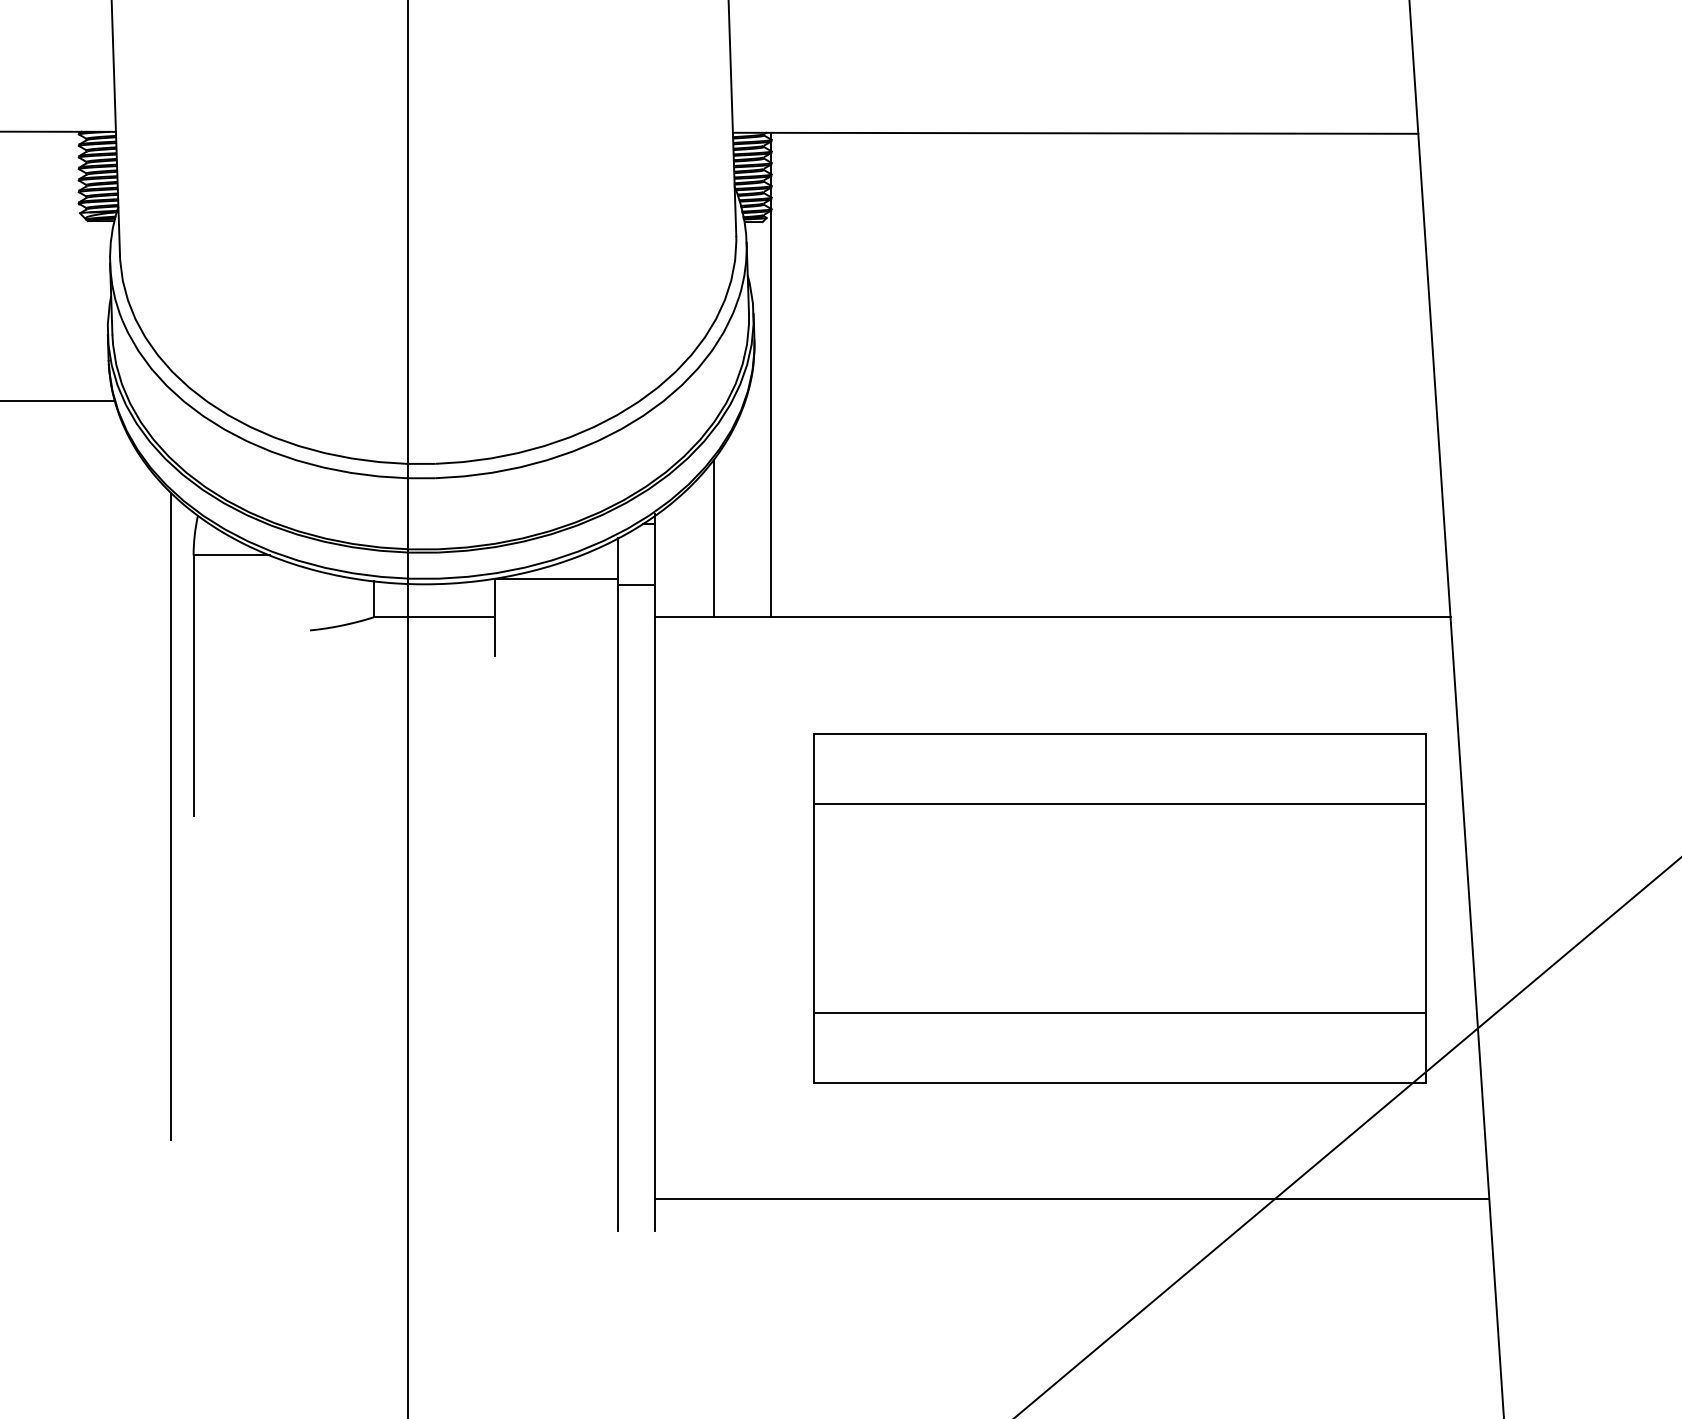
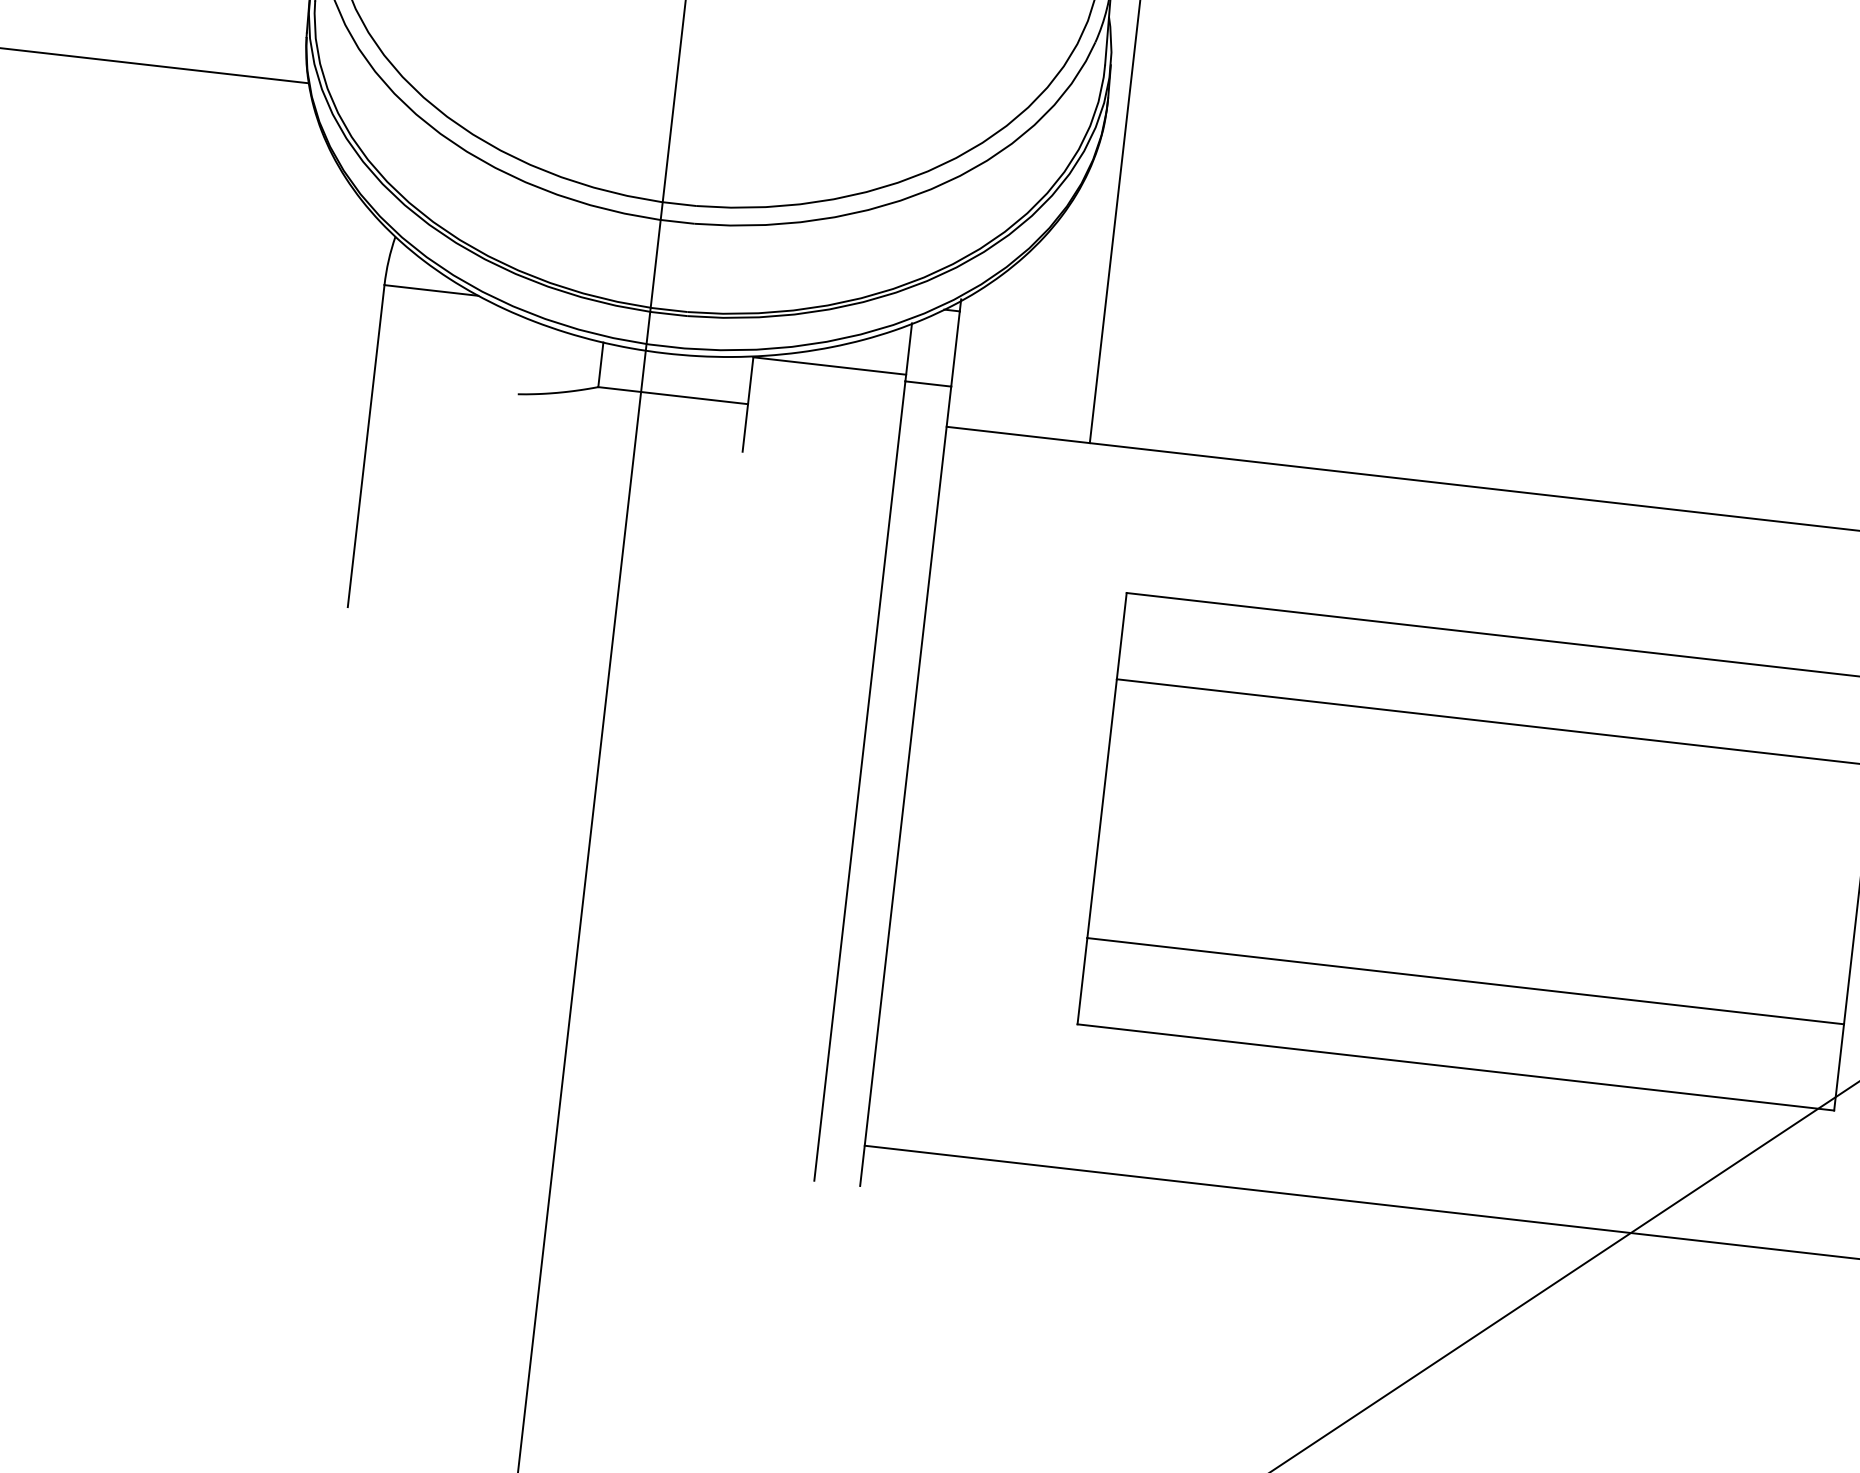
line: (713, 538) -> (1029, 337), removed
line: (170, 815) -> (319, 603), removed

